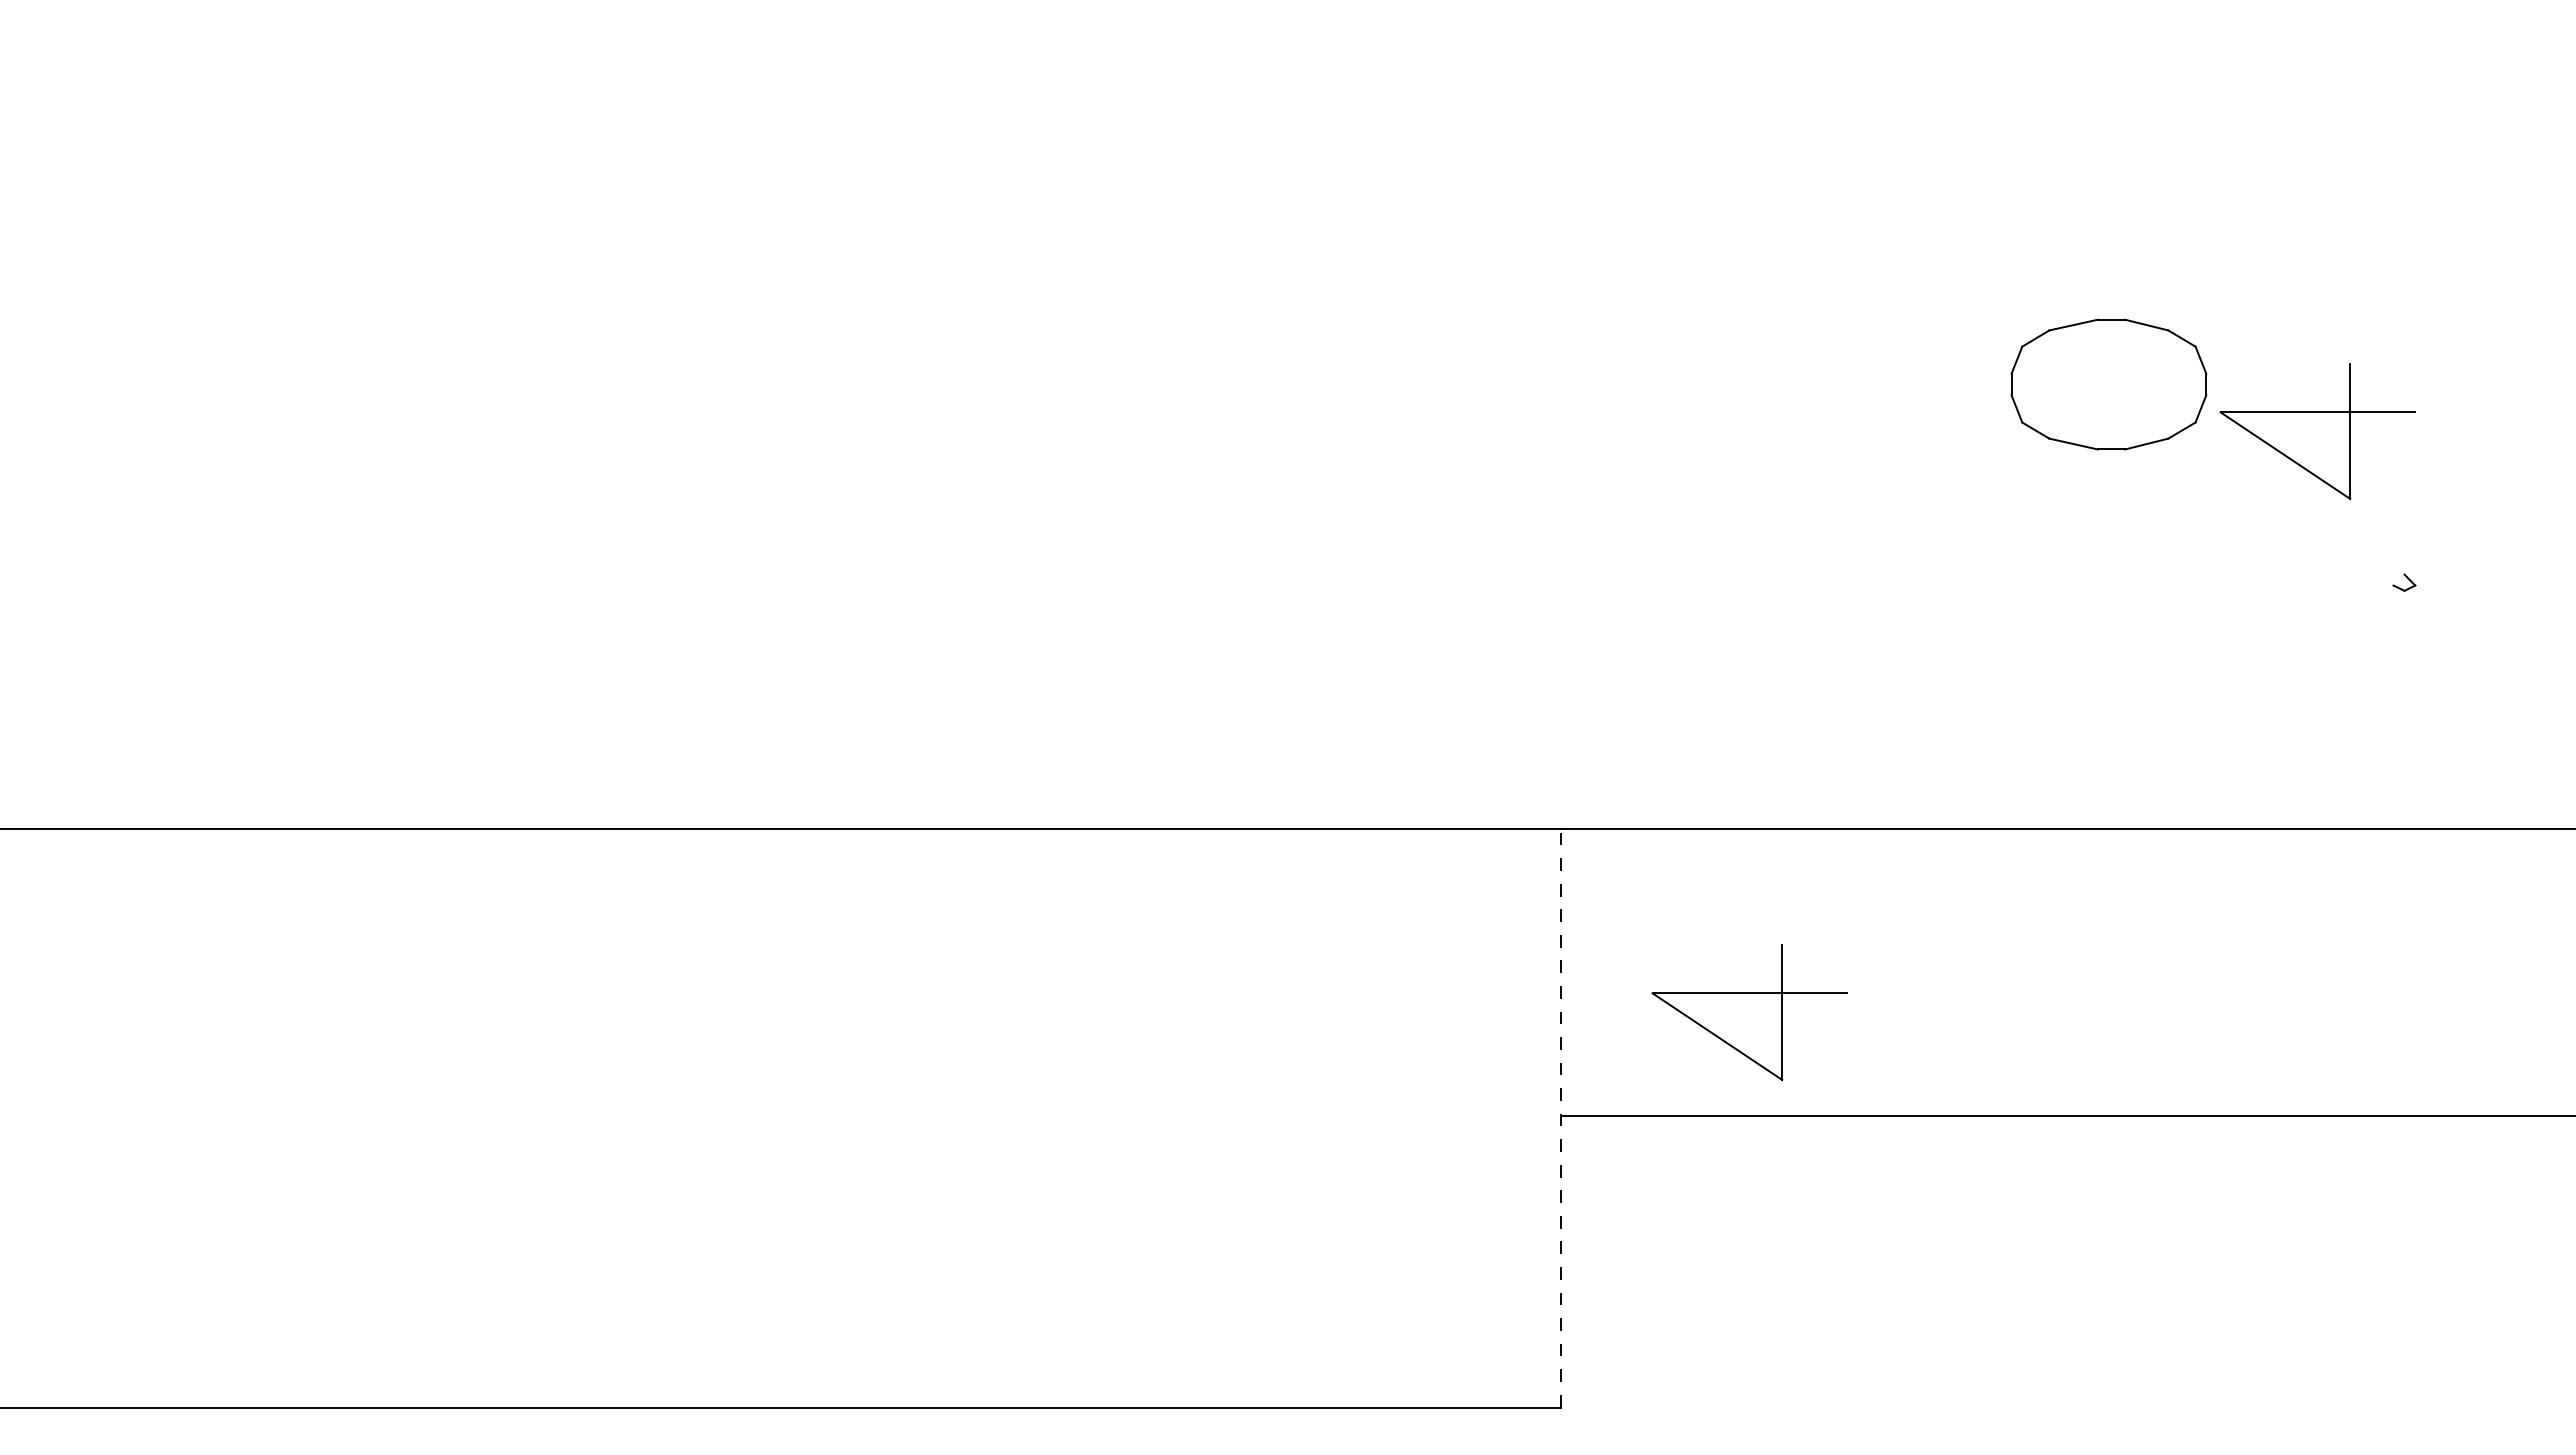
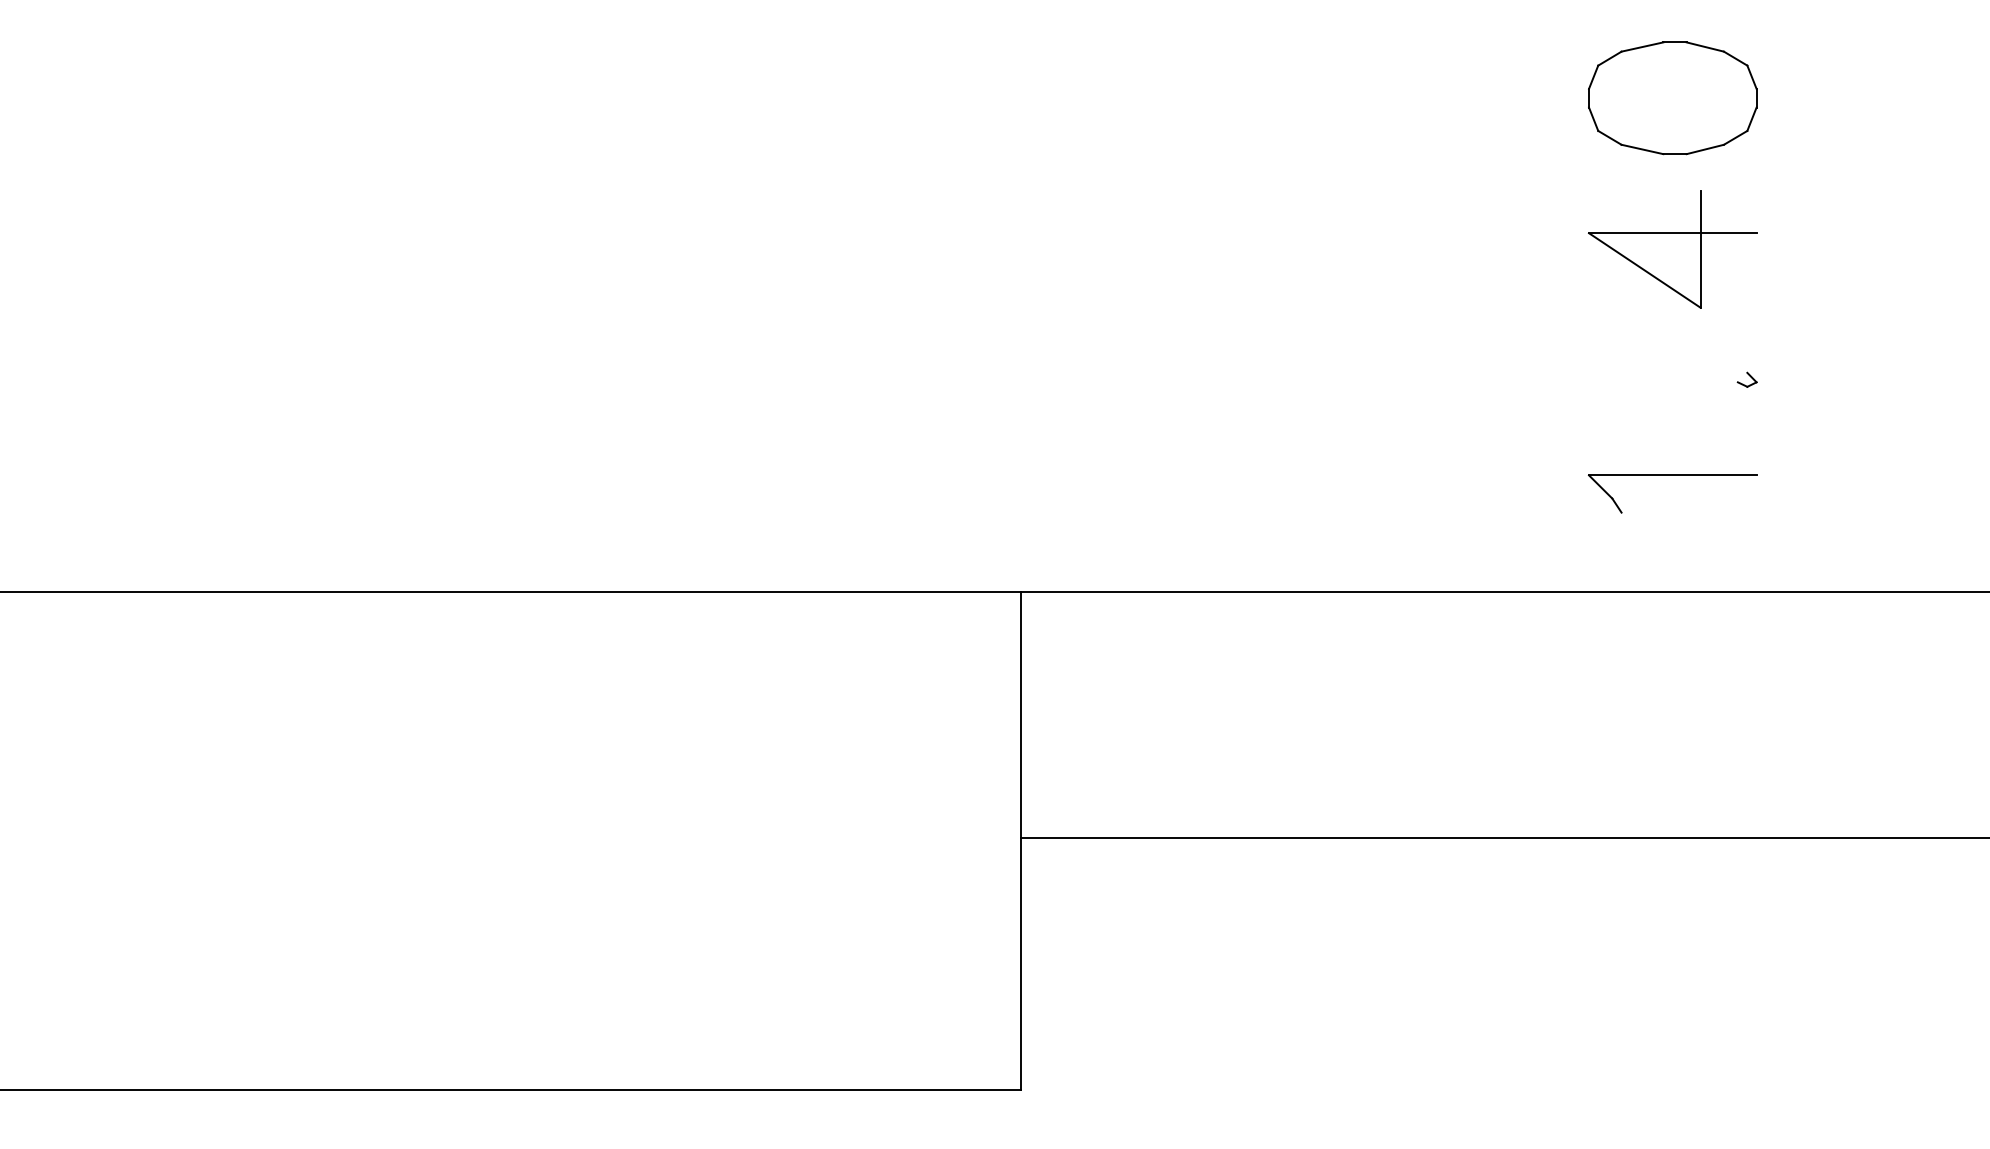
part: (2108, 384) -> (1672, 98), moved
part: (2317, 694) -> (1672, 476), added
part: (1749, 1012) -> (1183, 749), removed
line: (1560, 1117) -> (1020, 840), dashed -> solid

